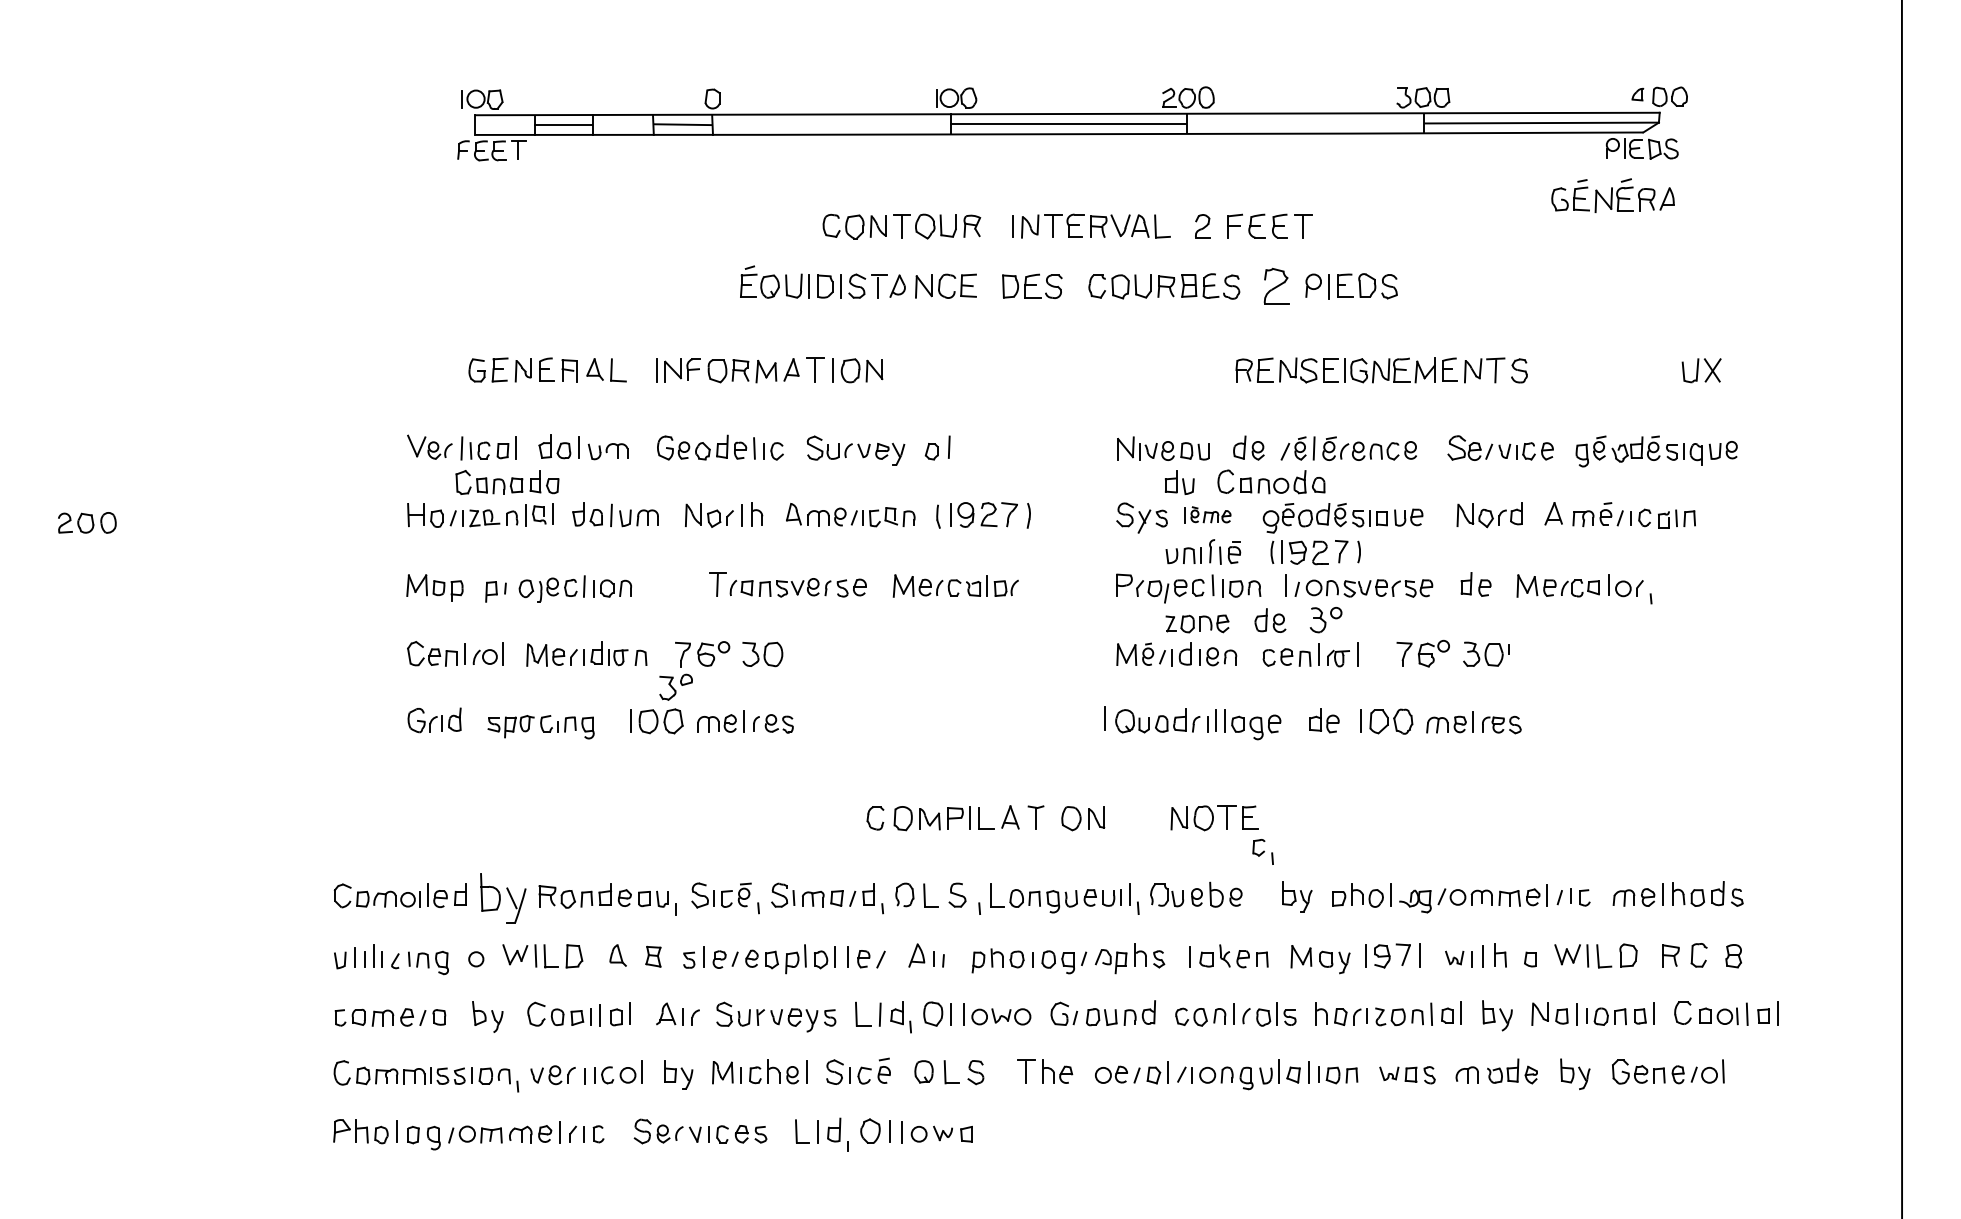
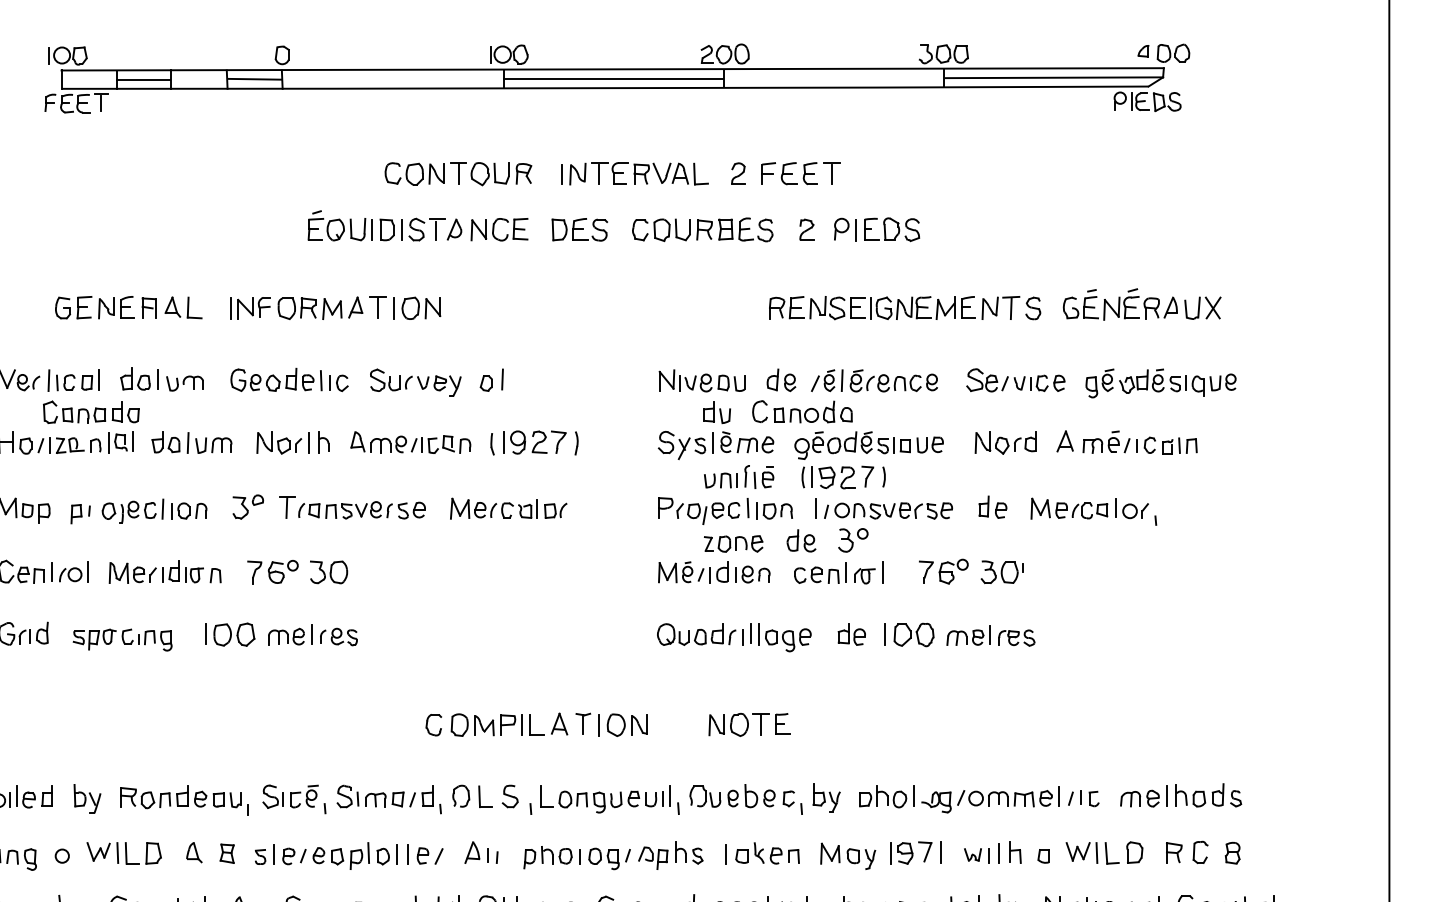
part: (1612, 195) -> (1119, 304), moved
part: (1276, 286) -> (807, 229), size x0.62
part: (1207, 514) -> (742, 442), size x1.43
part: (675, 686) -> (247, 506), moved
line: (1104, 718) -> (598, 725), moved
part: (1262, 851) -> (792, 802), moved
part: (503, 897) -> (87, 798), size x0.62

